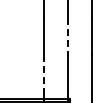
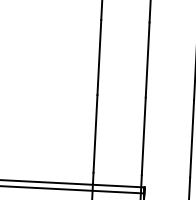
line: (67, 37) -> (146, 61), dashed -> solid
line: (44, 74) -> (96, 134), dashed -> solid

